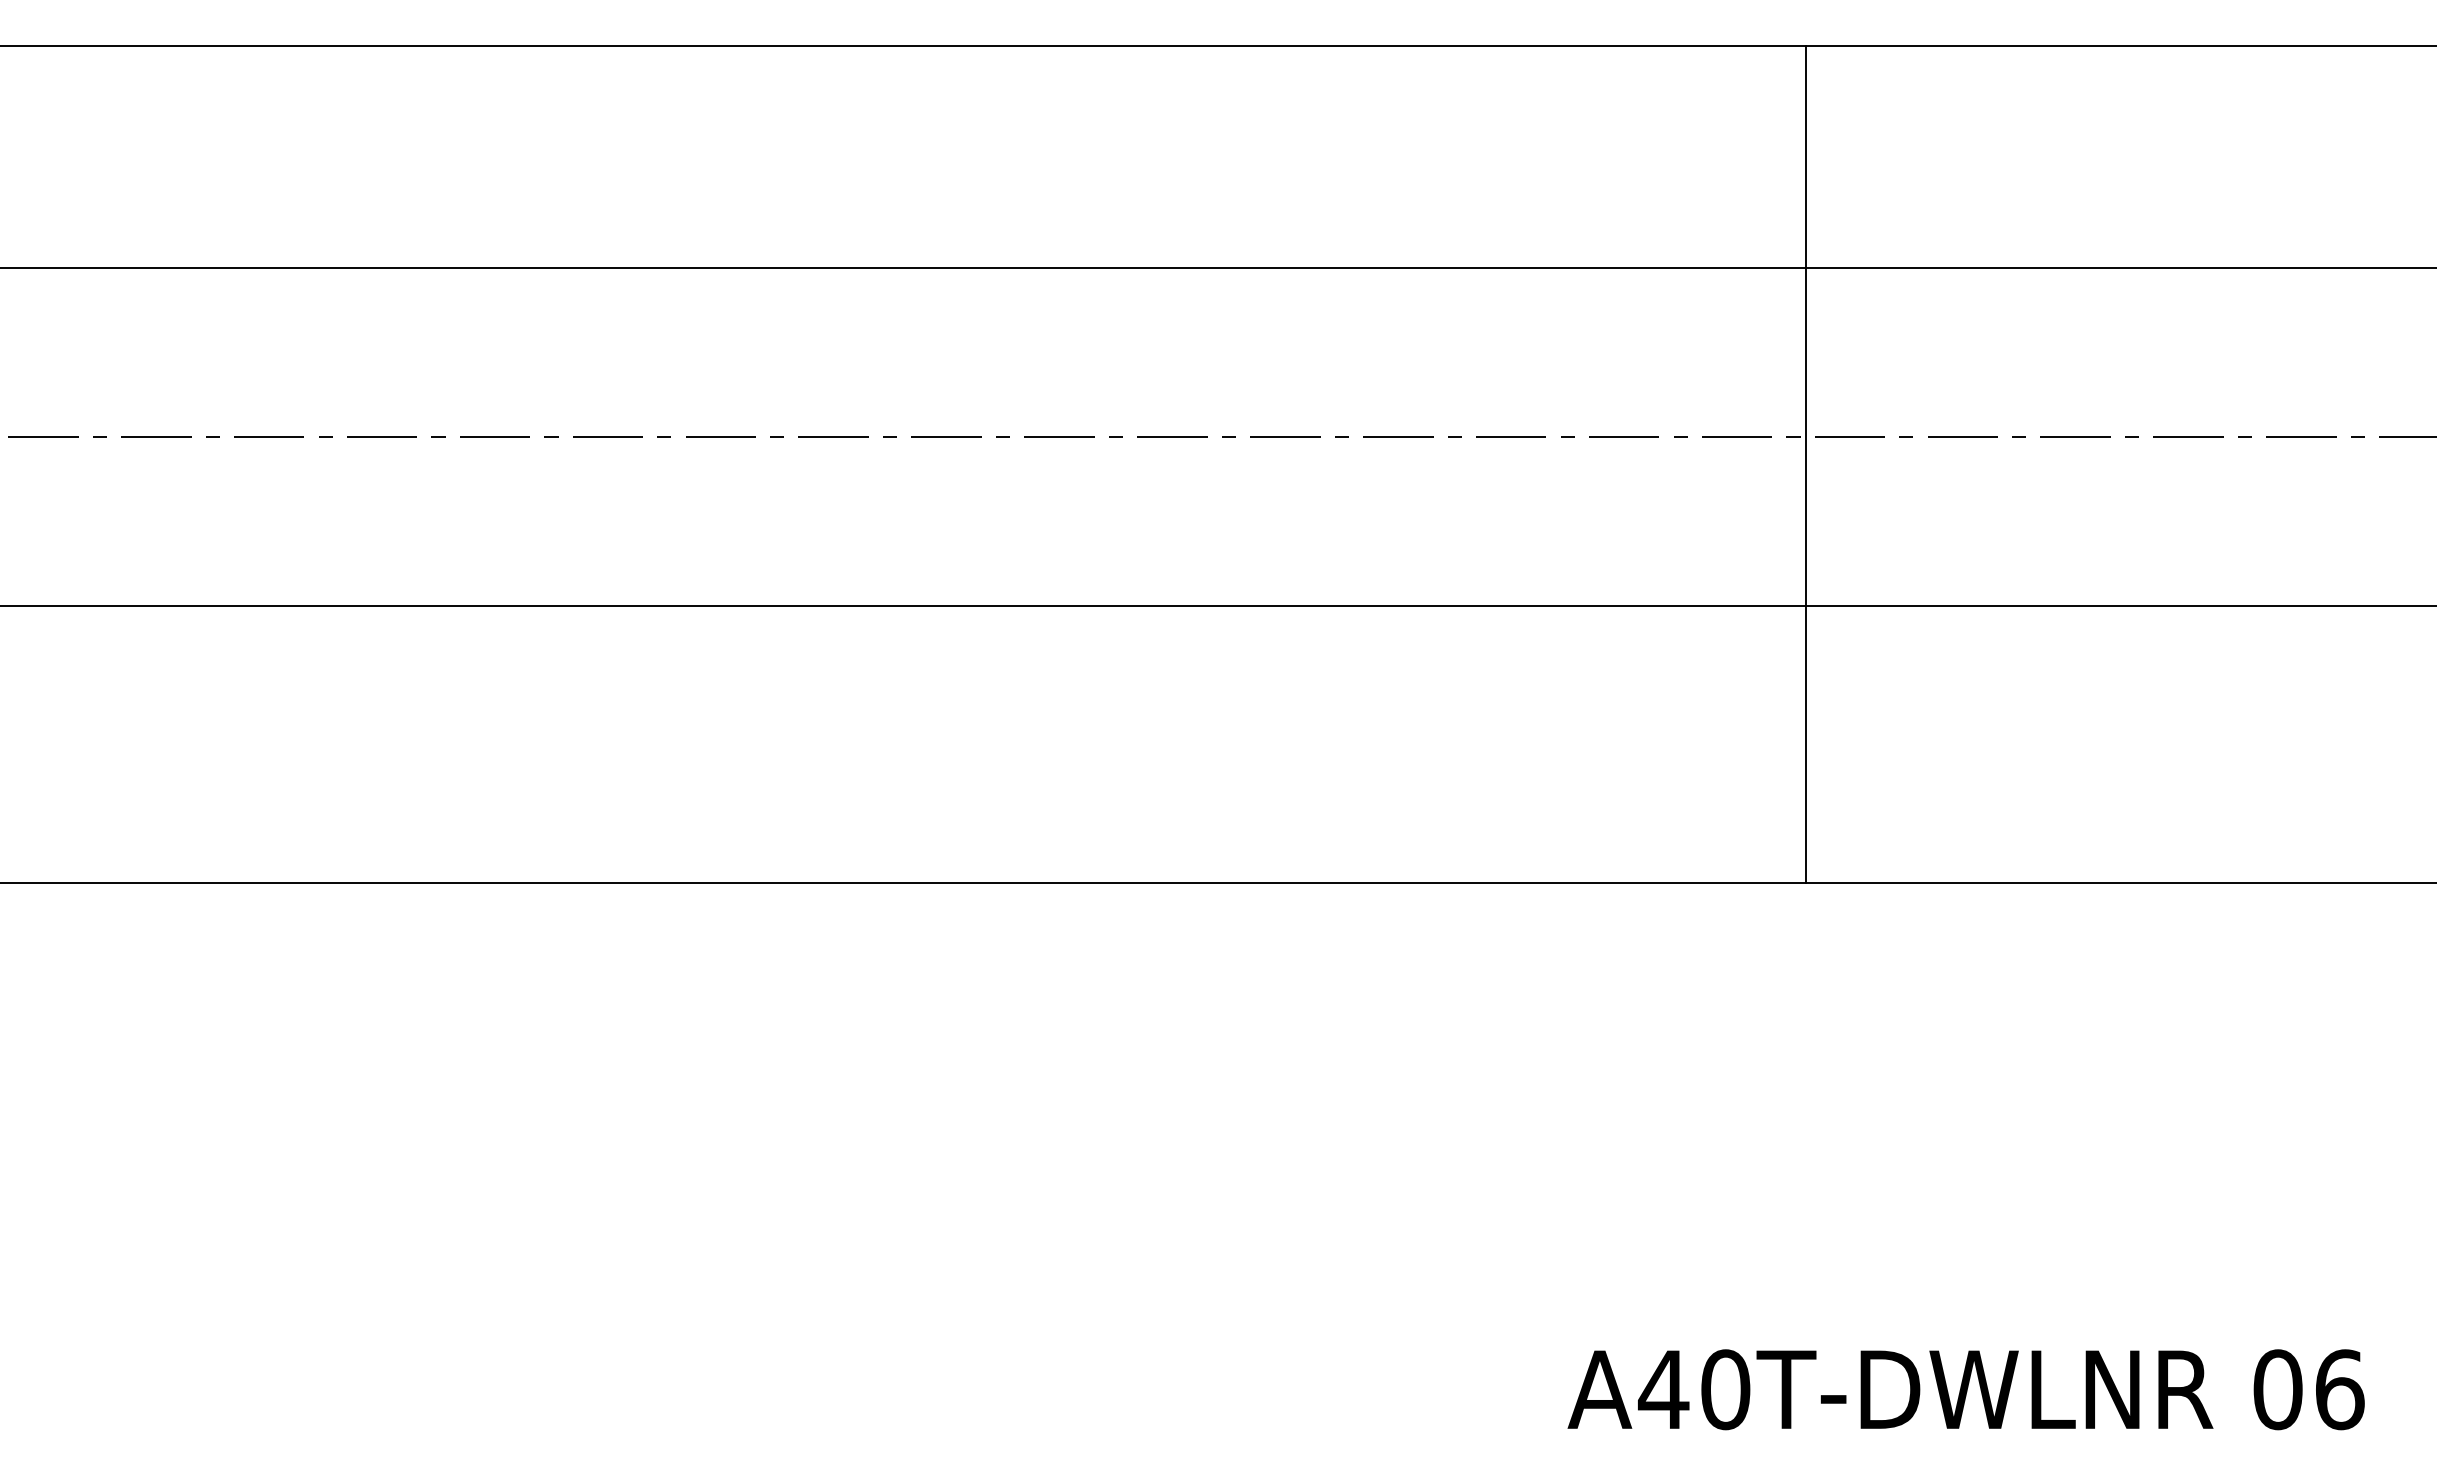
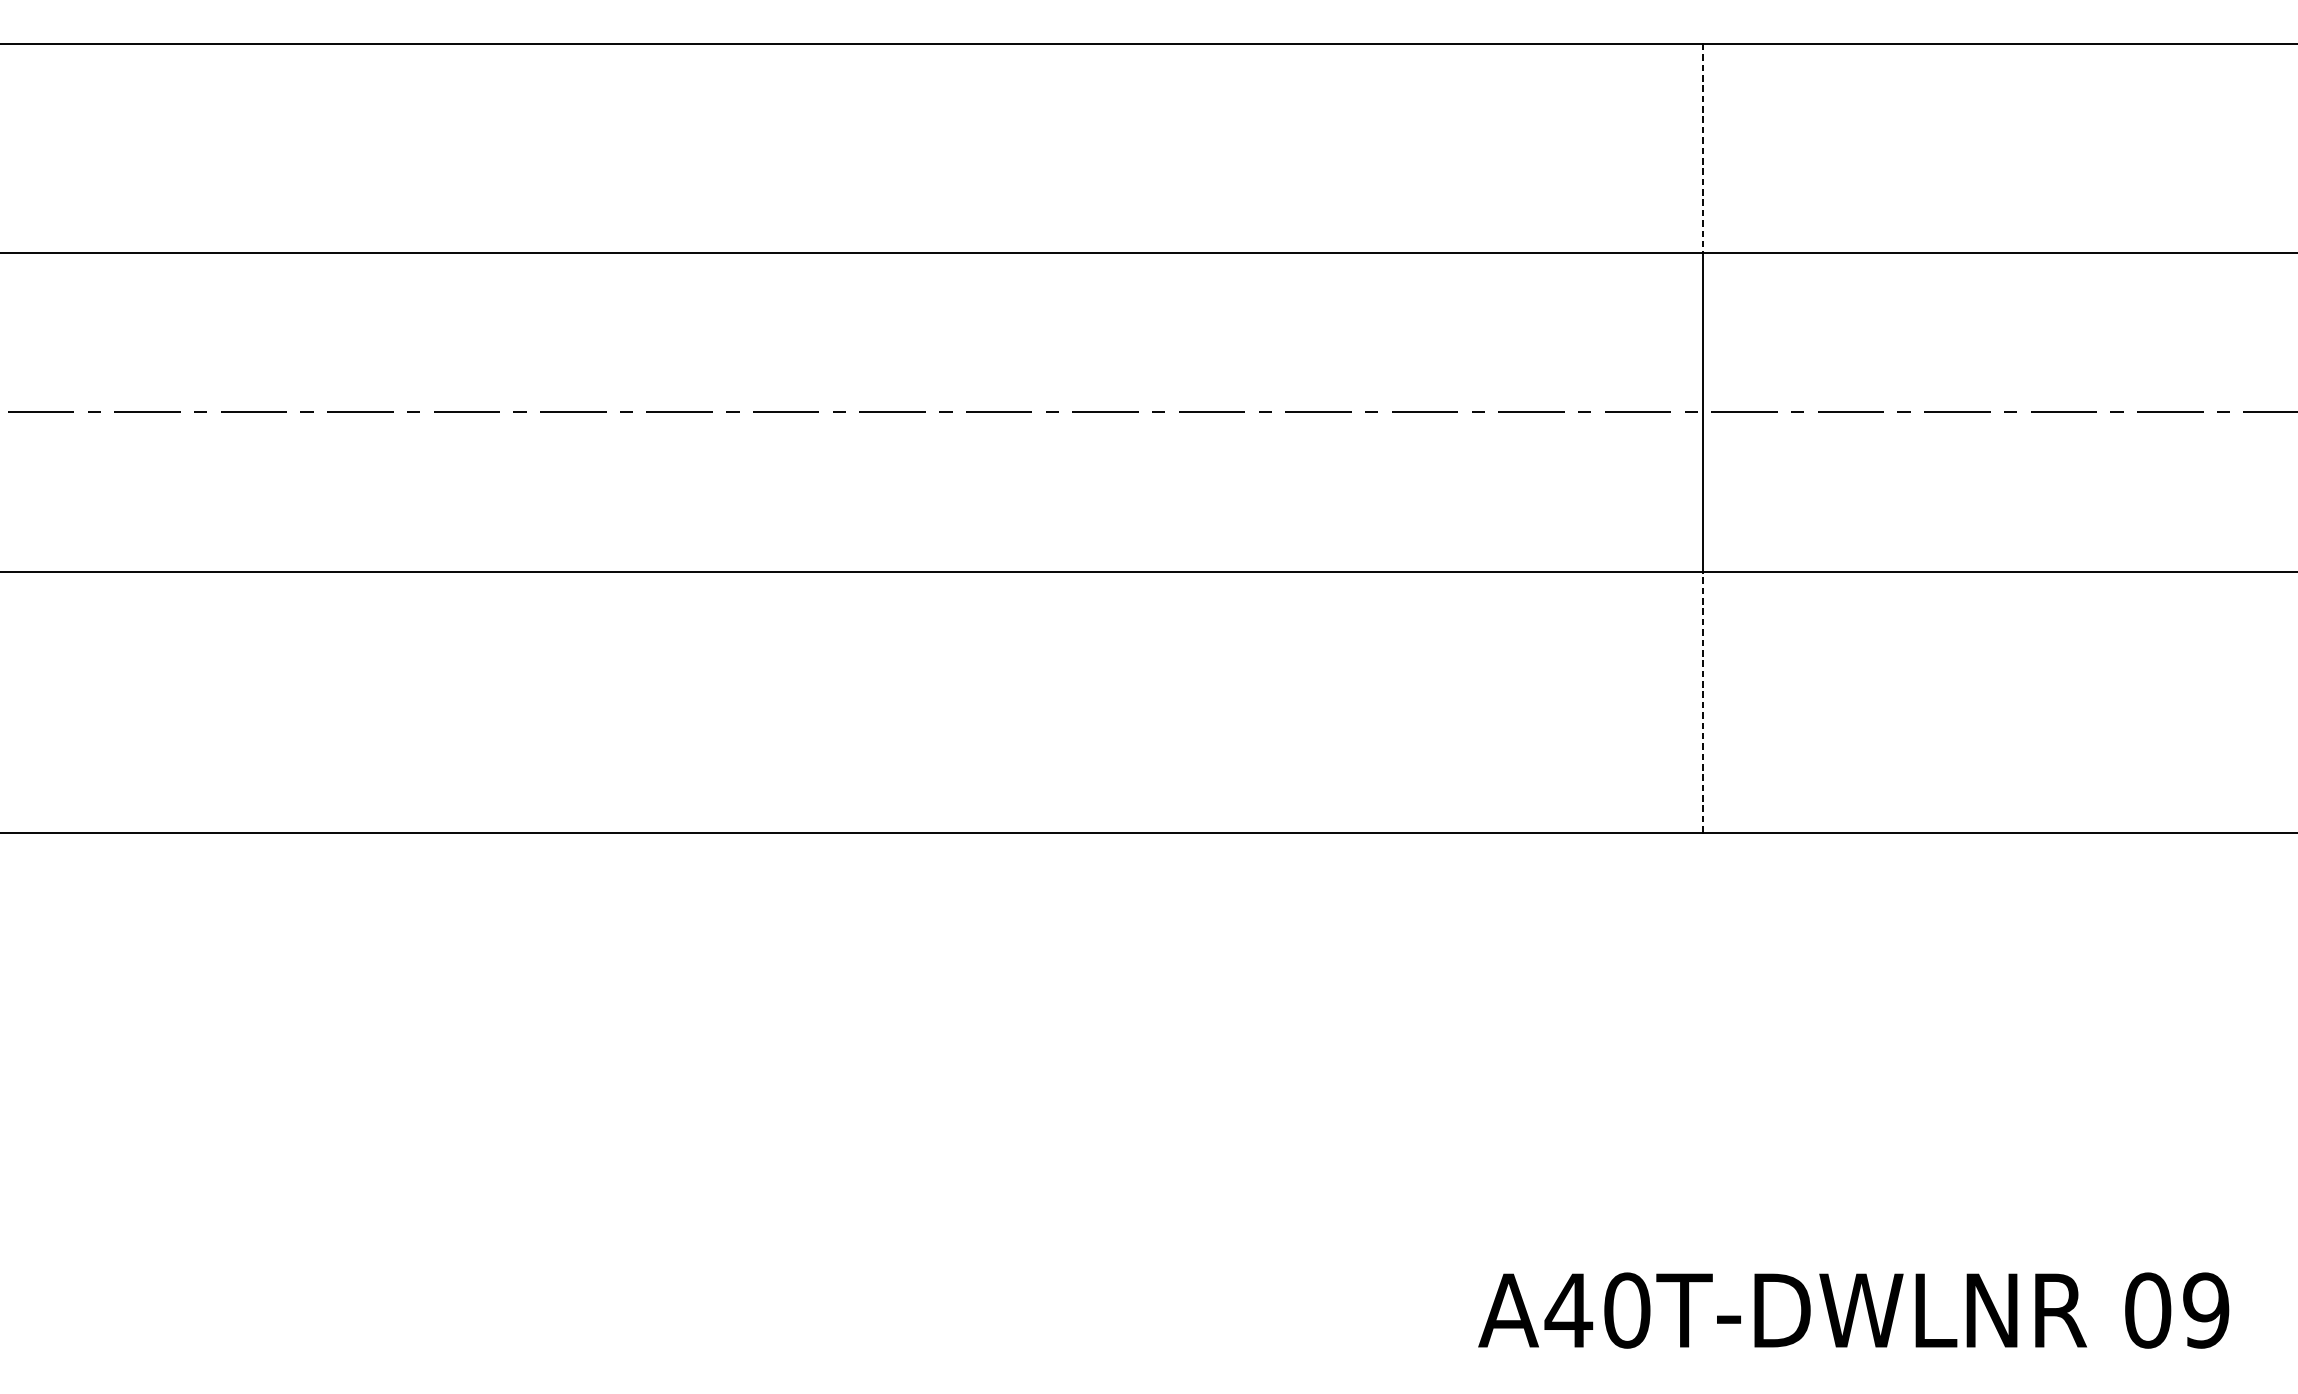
line: (1805, 157) -> (1702, 148), solid -> dashed
line: (1805, 744) -> (1702, 702), solid -> dashed
text: (2339, 1389) -> (2205, 1310), 06 -> 09

